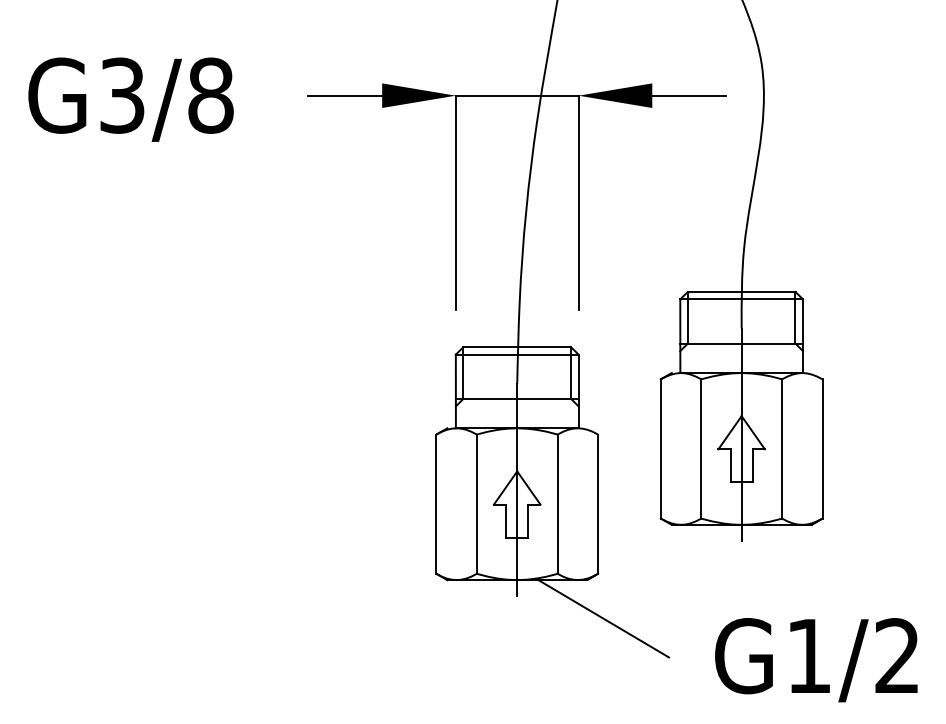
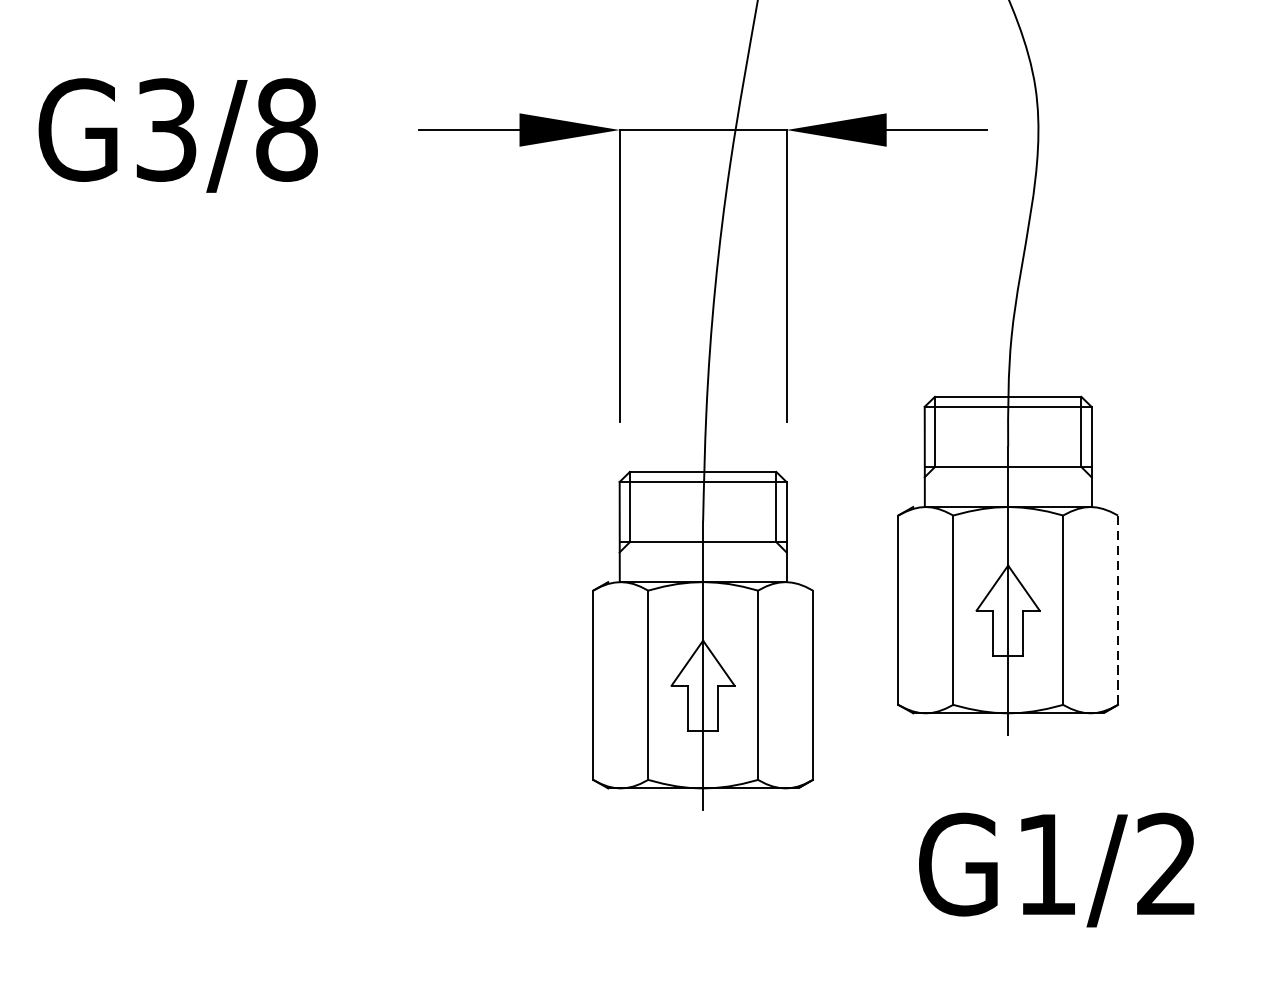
line: (822, 448) -> (1118, 609), solid -> dashed
line: (602, 617) -> (819, 839), removed
text: (816, 660) -> (1056, 870), moved

